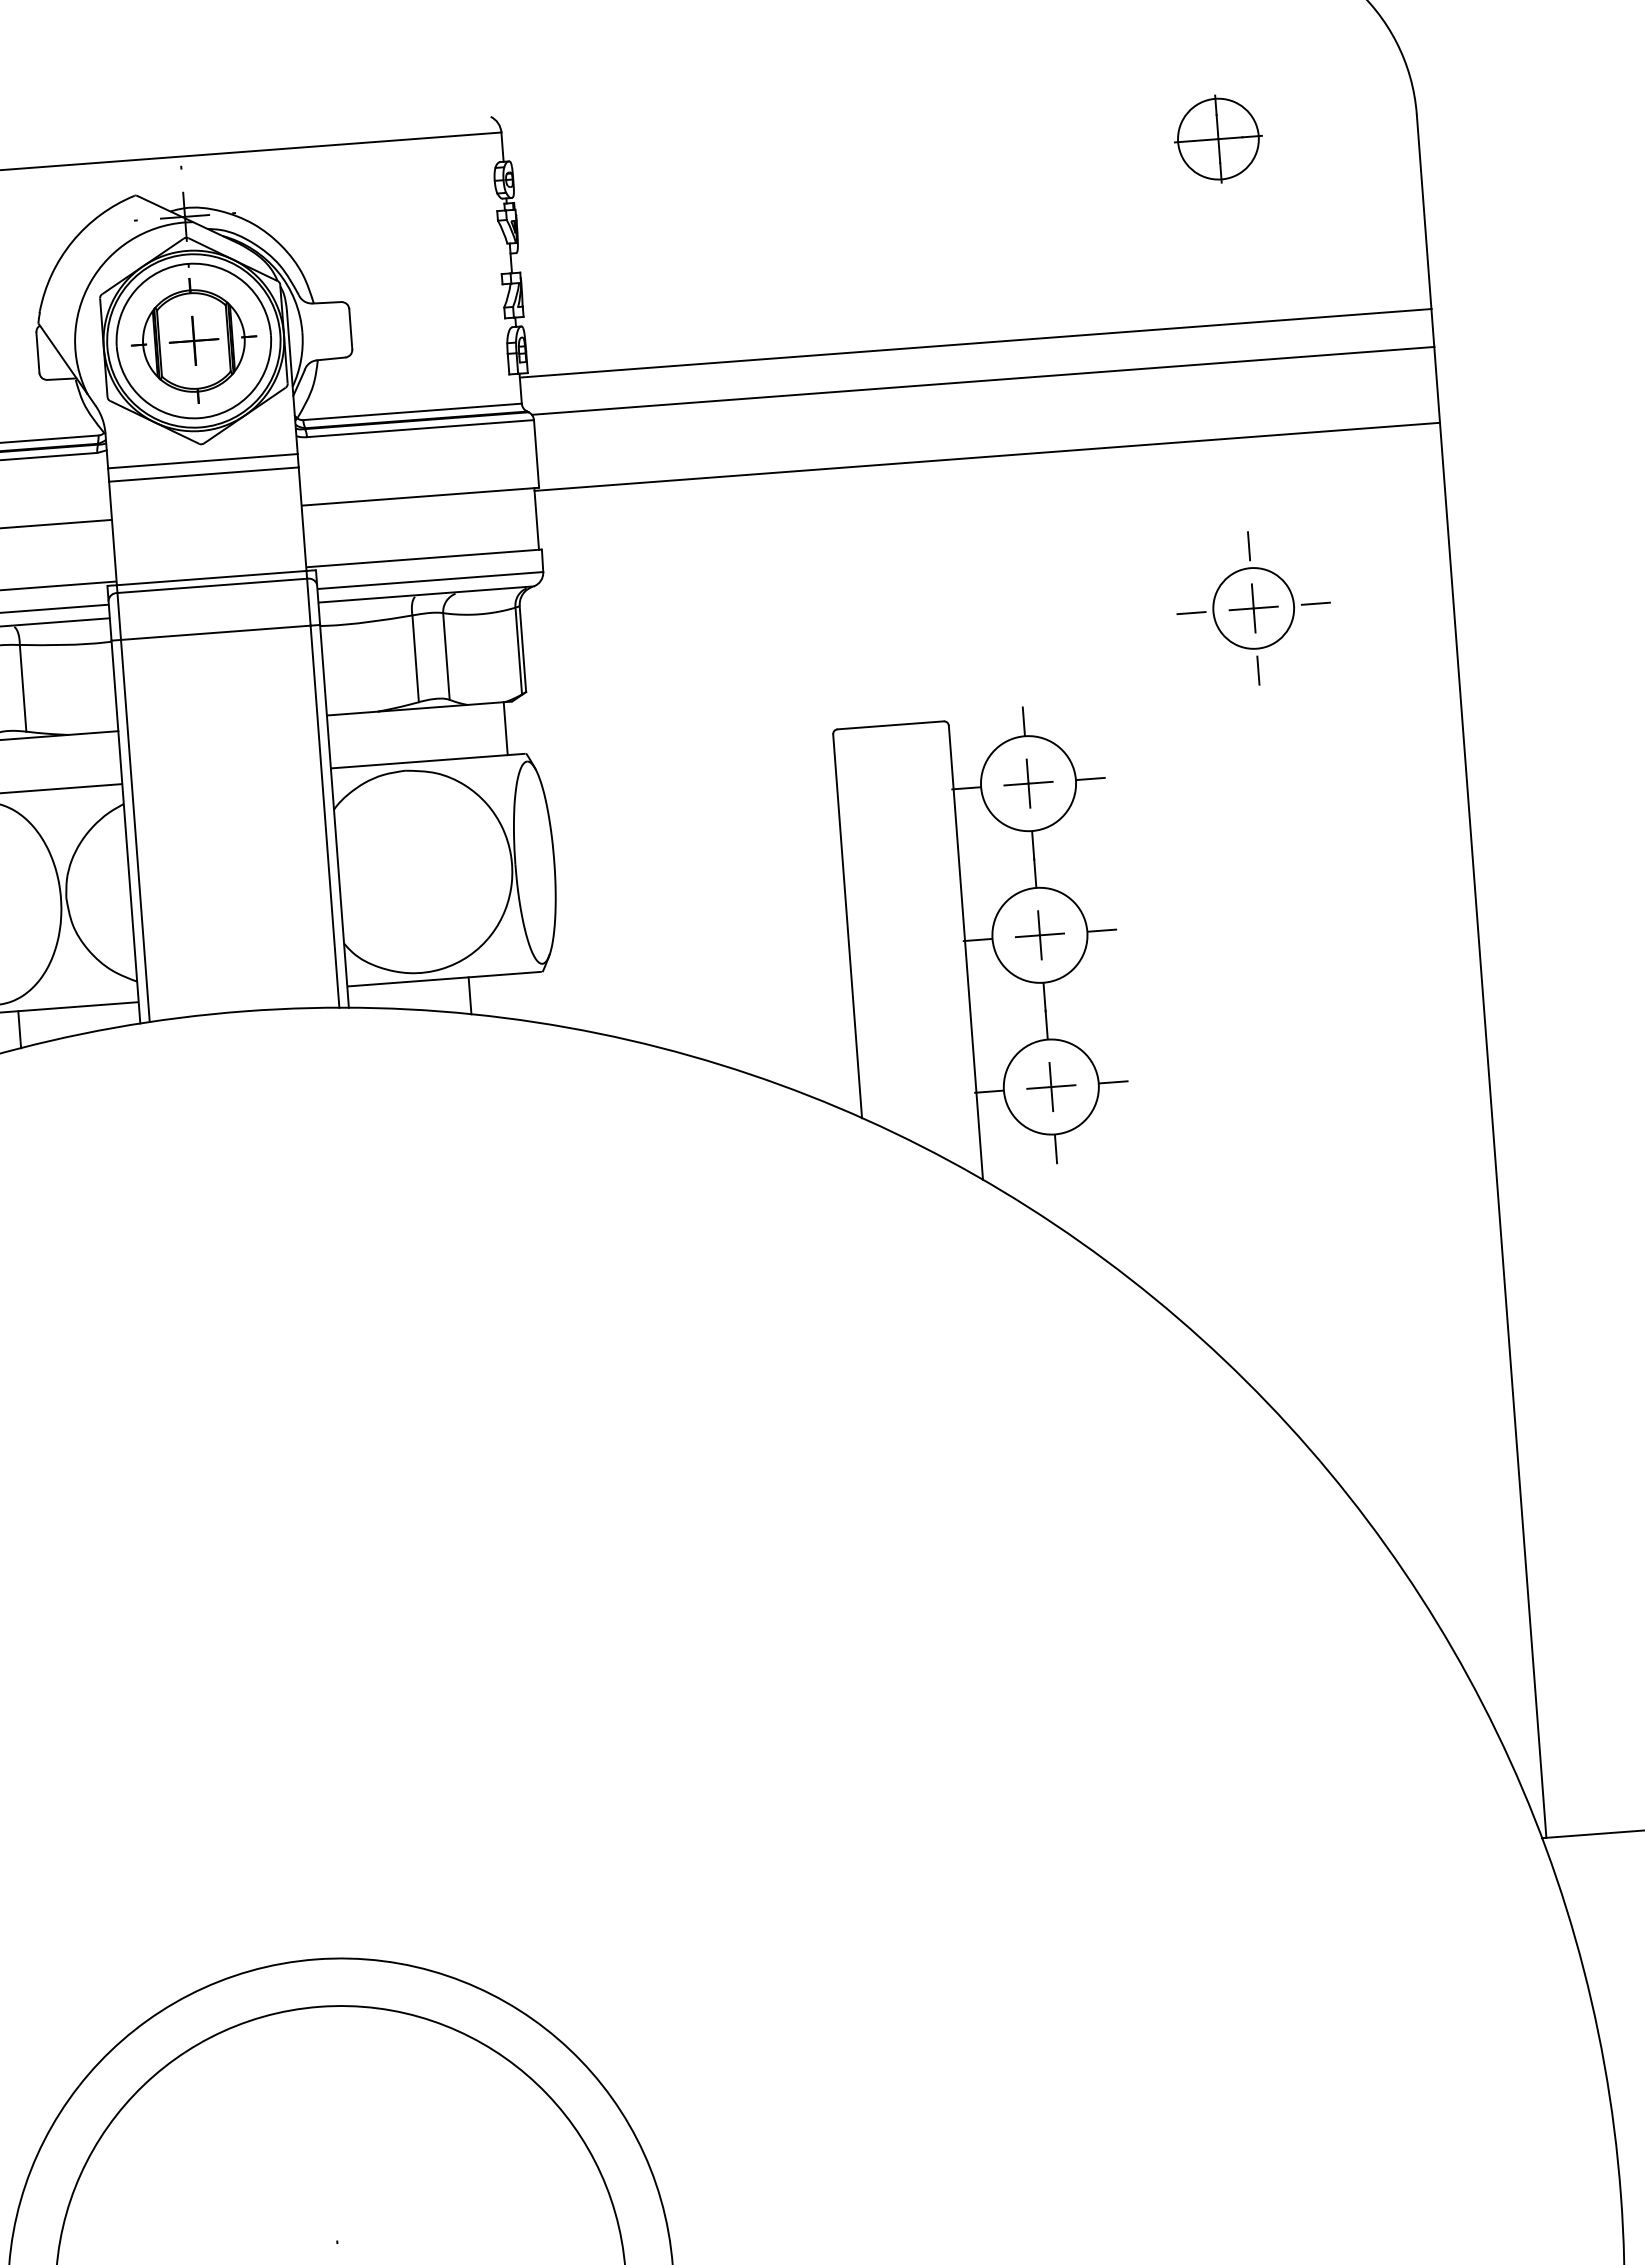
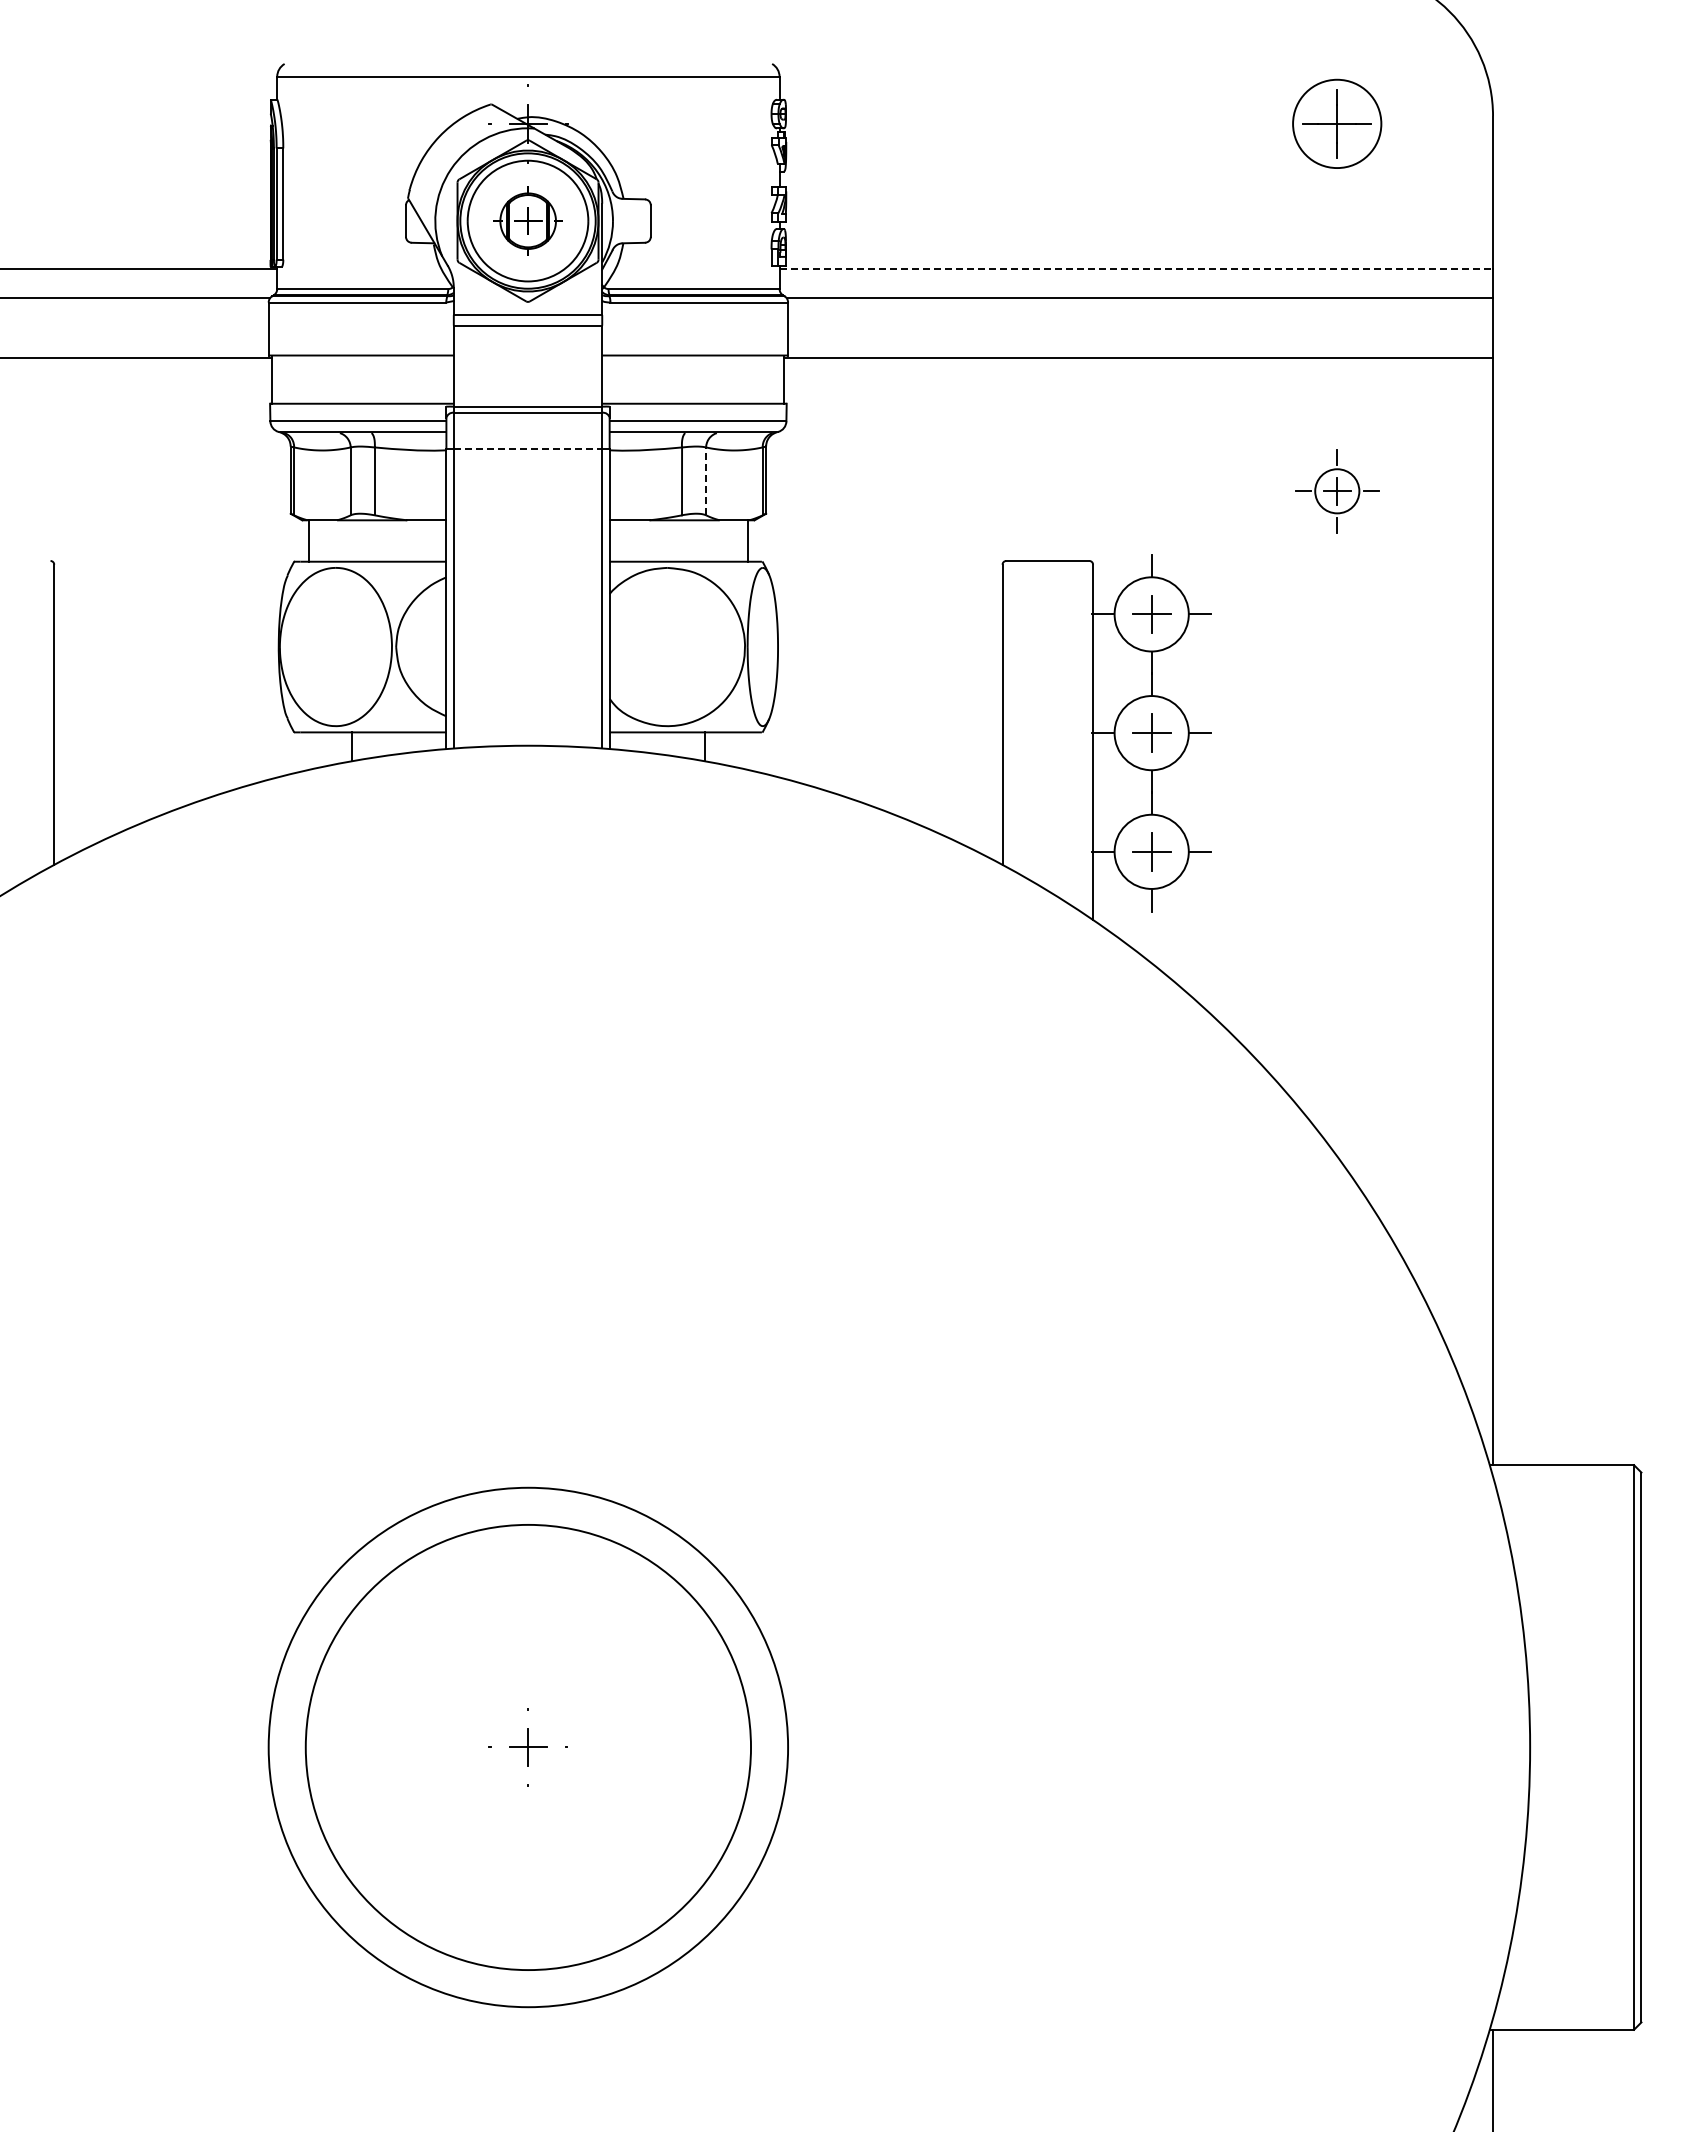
circle: (1217, 138) -> (1336, 123), size x1.4
part: (194, 341) -> (528, 221), size x0.7
line: (975, 343) -> (1136, 268), solid -> dashed
part: (1254, 608) -> (1337, 491), size x0.7
line: (216, 632) -> (528, 449), solid -> dashed
line: (446, 656) -> (706, 481), solid -> dashed

